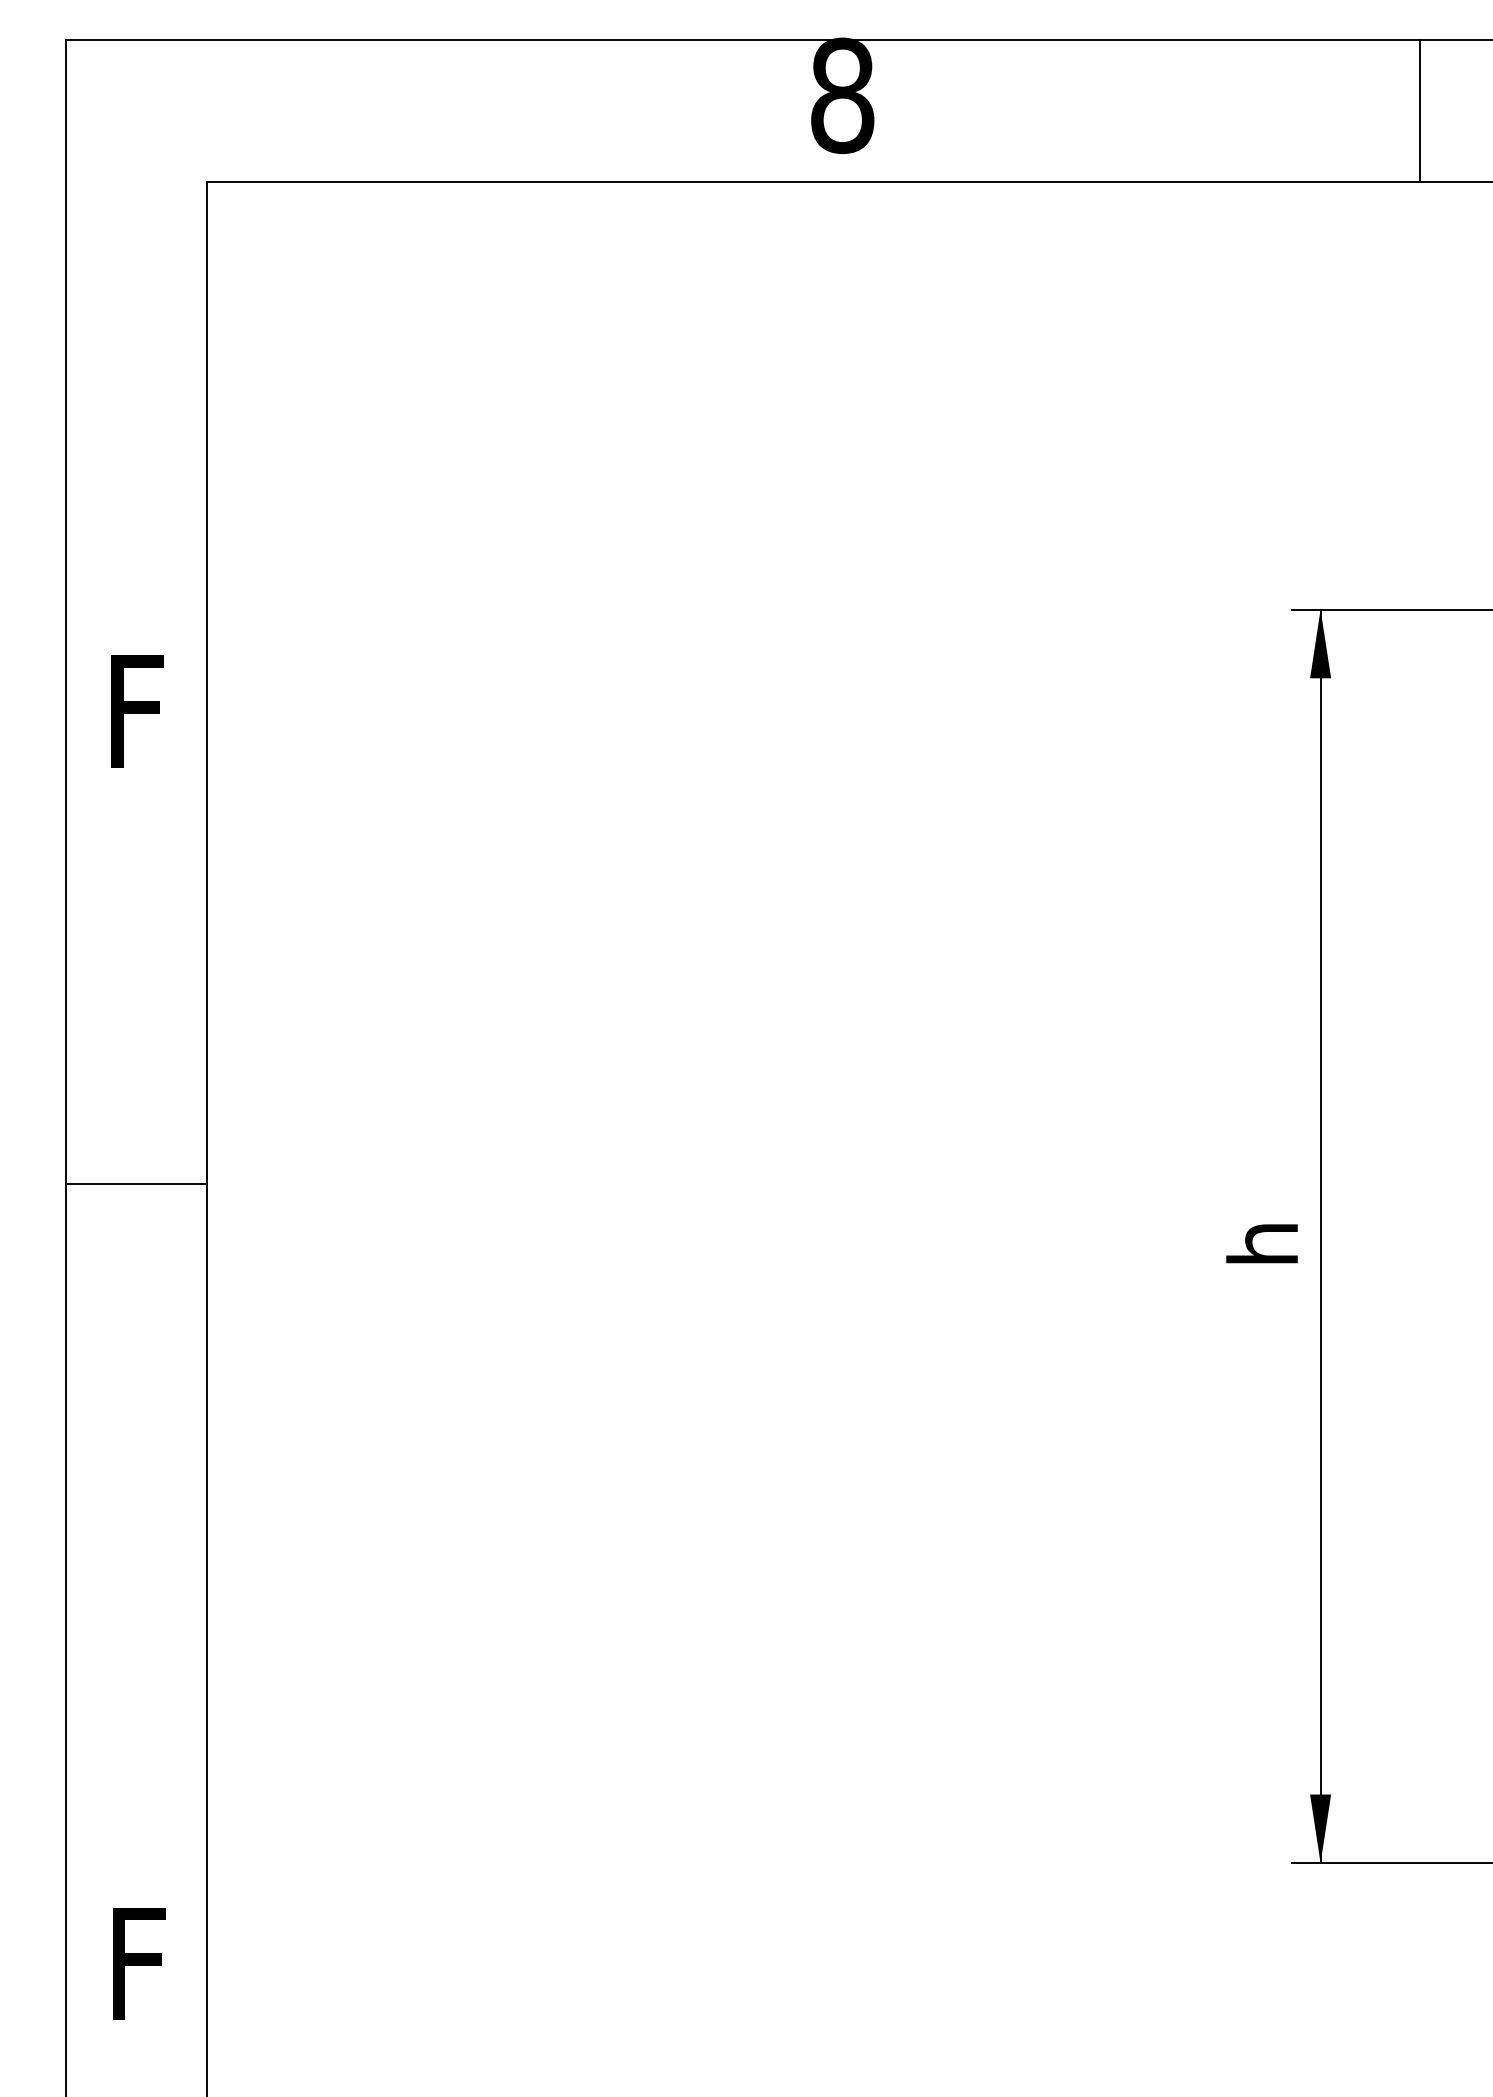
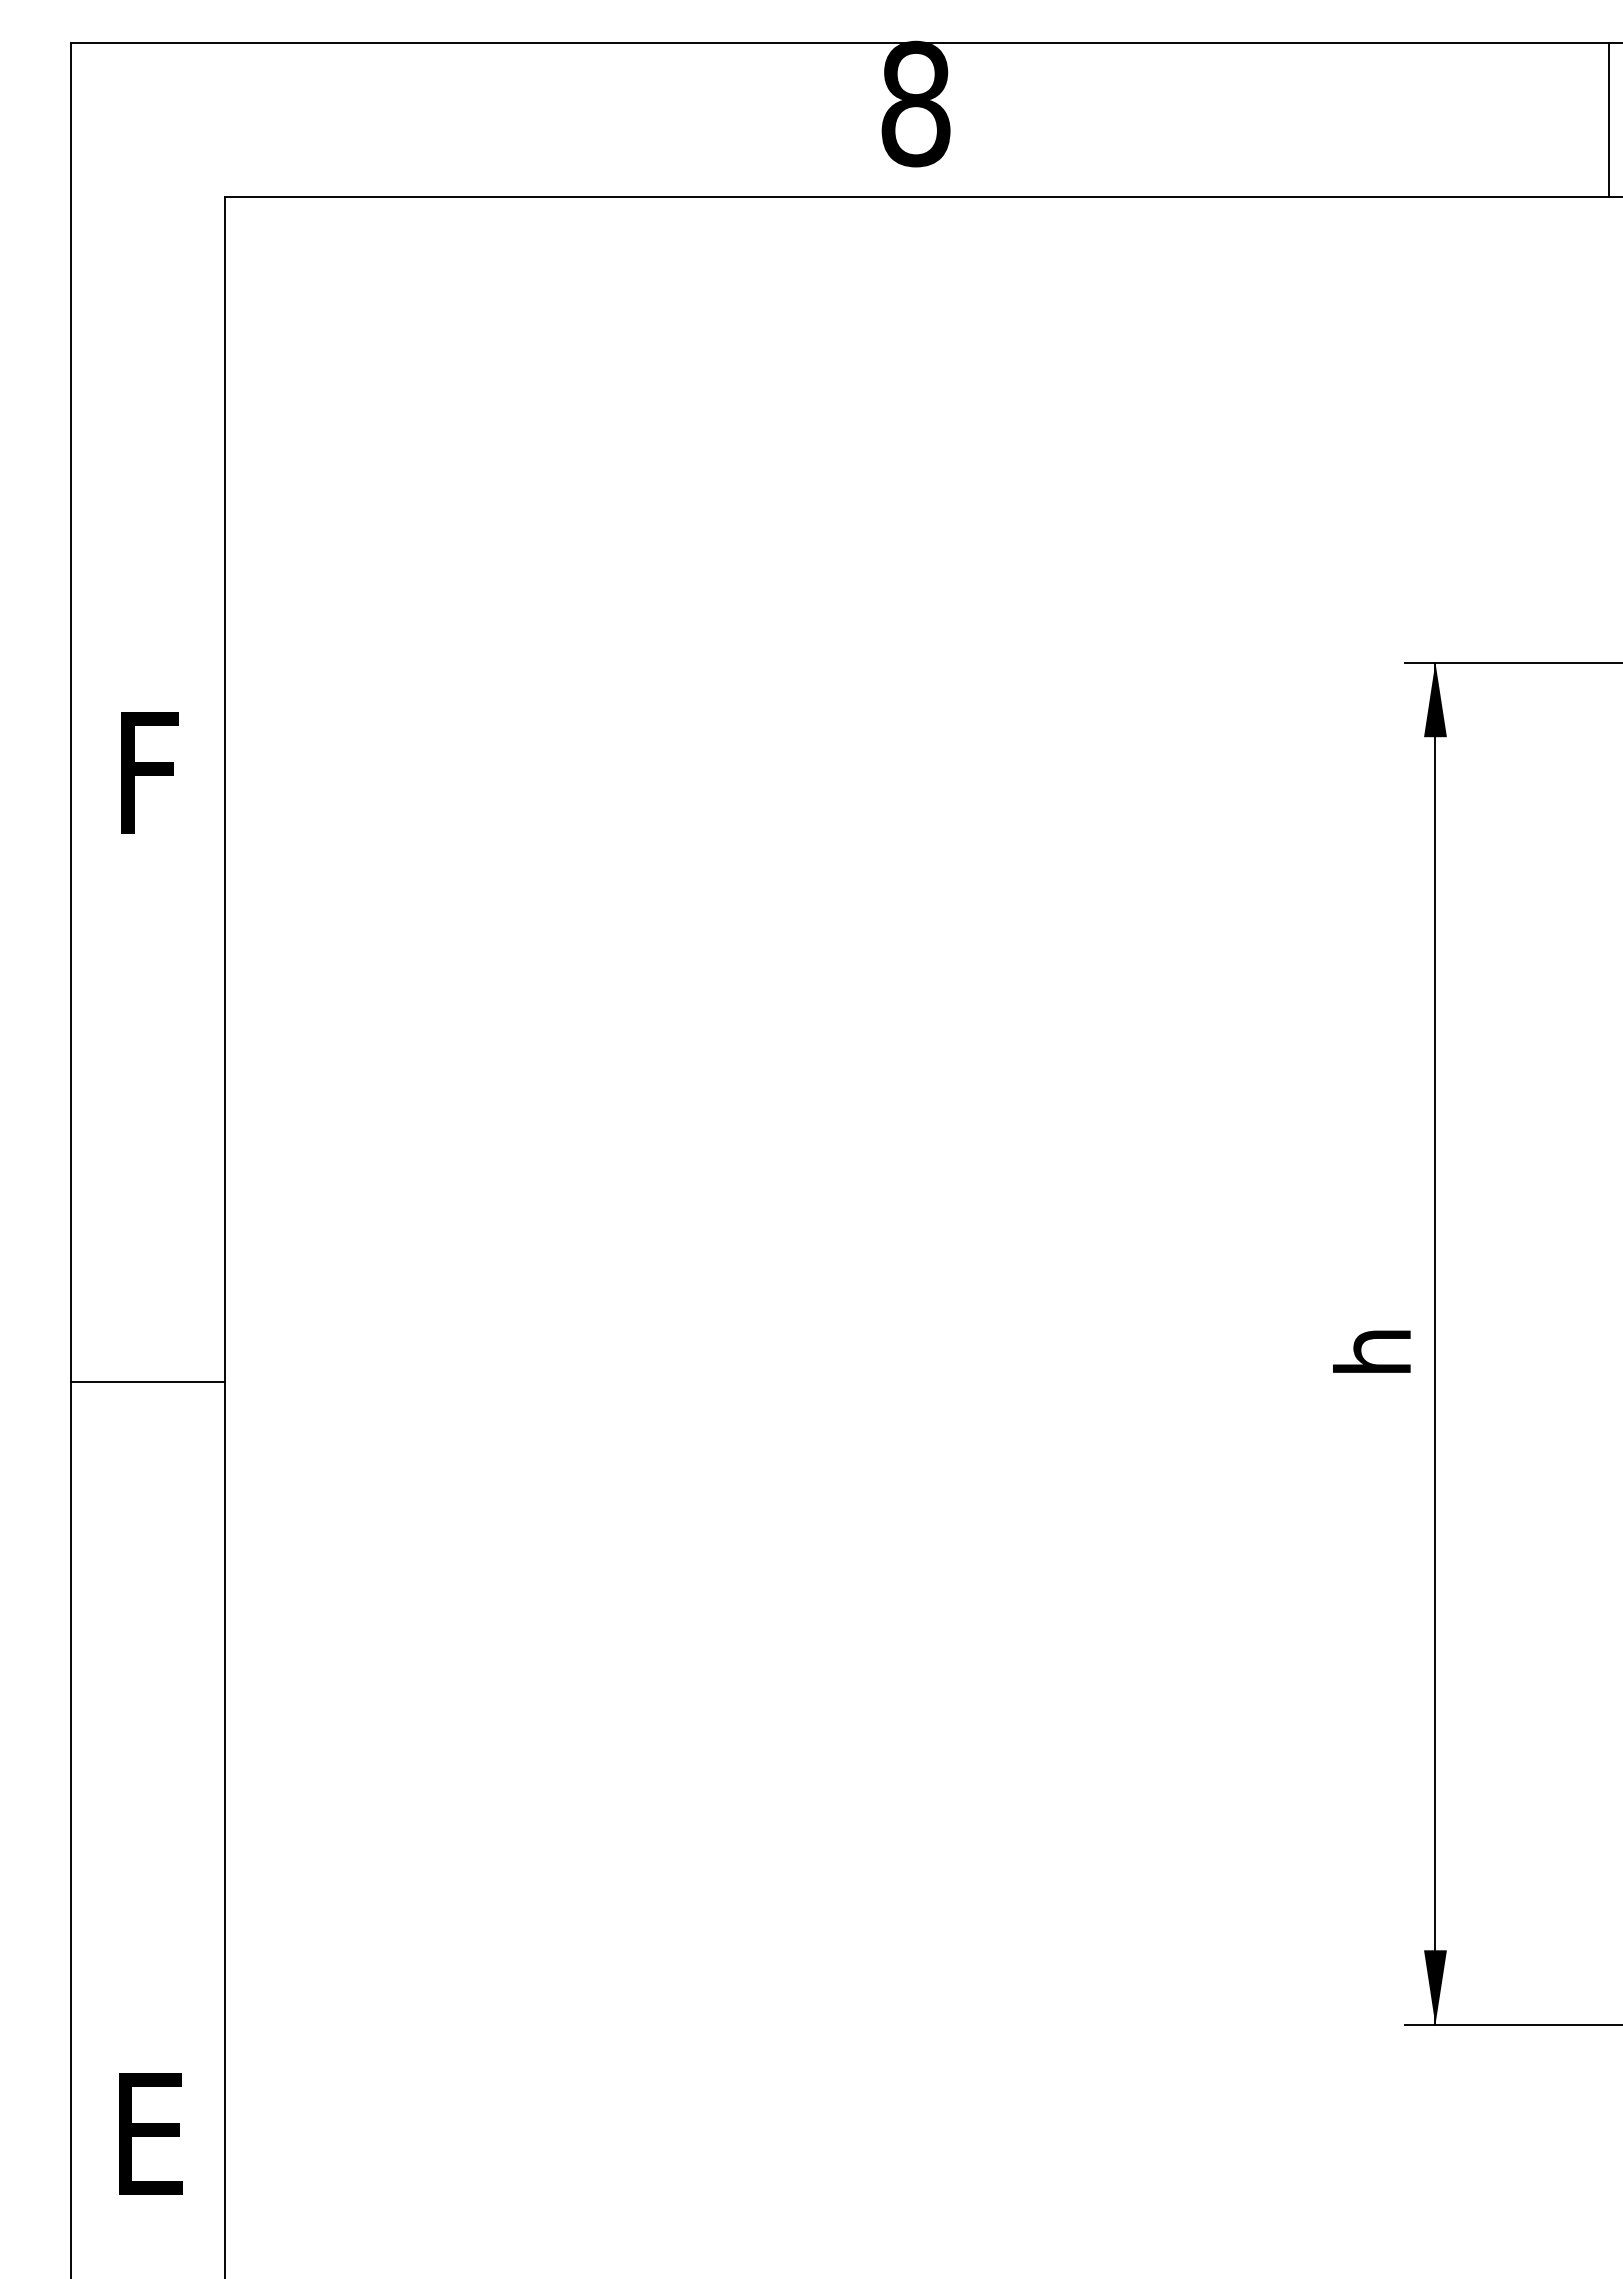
line: (1420, 110) -> (1609, 120), moved
line: (136, 1183) -> (148, 1381), moved
text: (138, 1963) -> (150, 2133), F -> E

